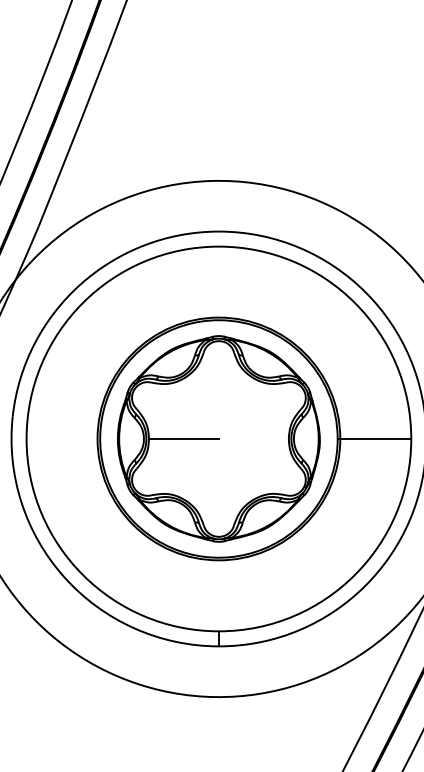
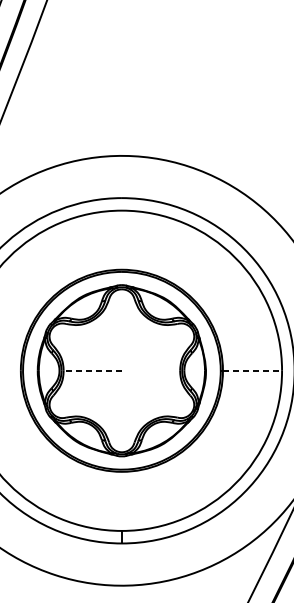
line: (183, 438) -> (92, 370), solid -> dashed
line: (376, 438) -> (253, 370), solid -> dashed

